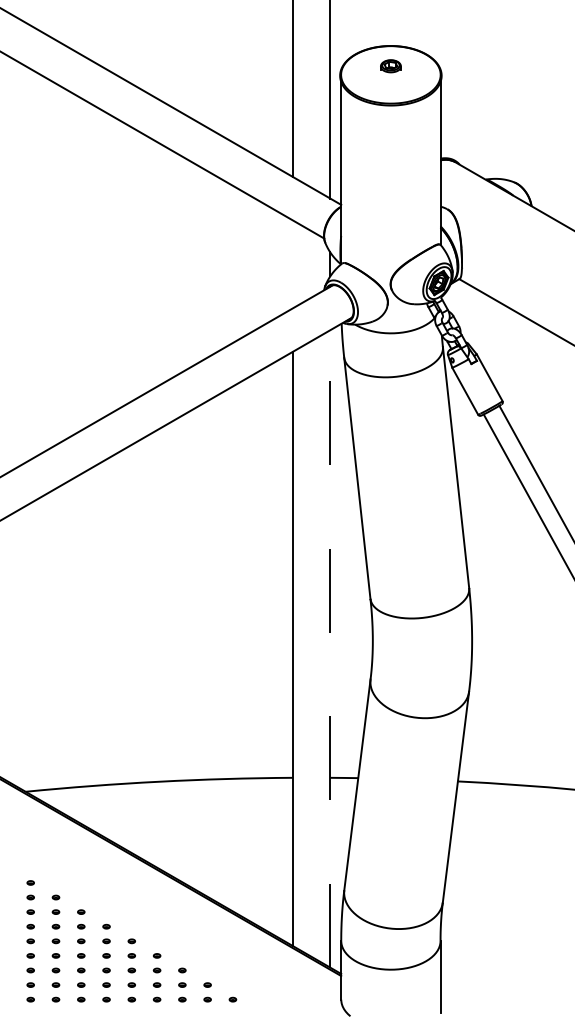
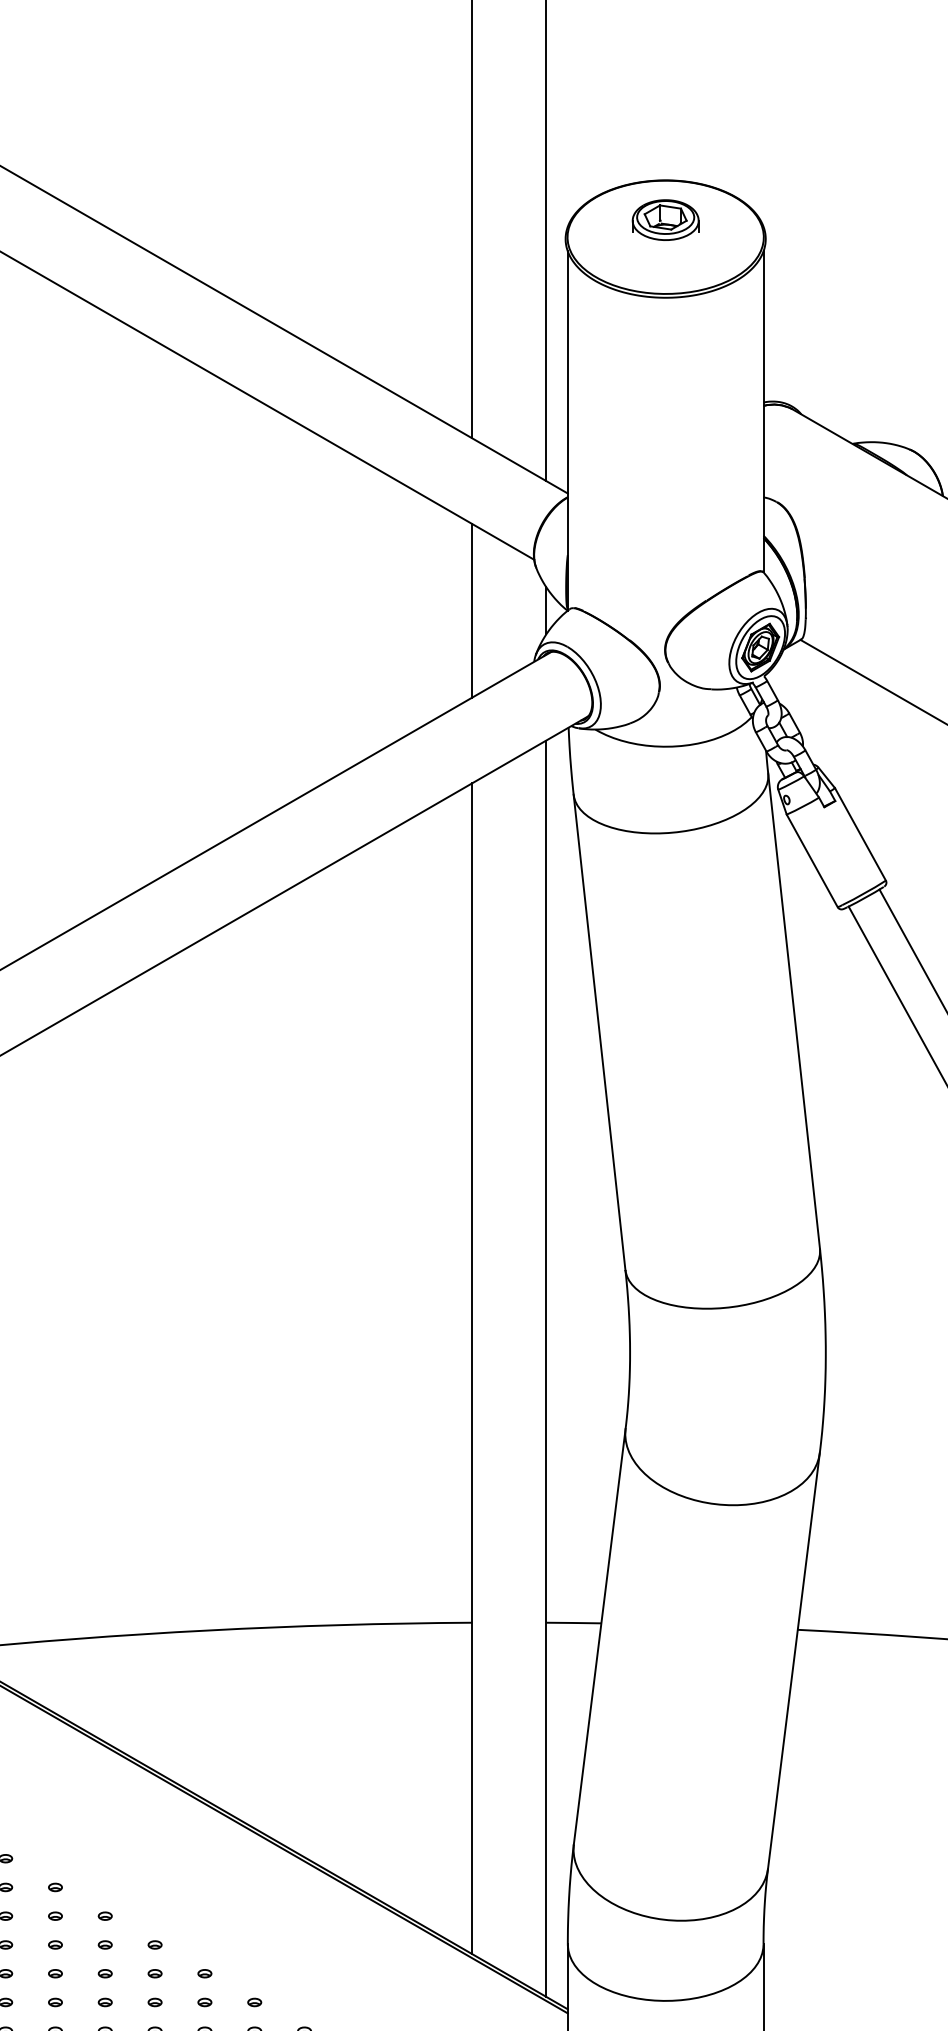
part: (390, 66) -> (664, 220), size x1.67
line: (292, 264) -> (471, 611), added
line: (330, 648) -> (546, 1367), dashed -> solid

